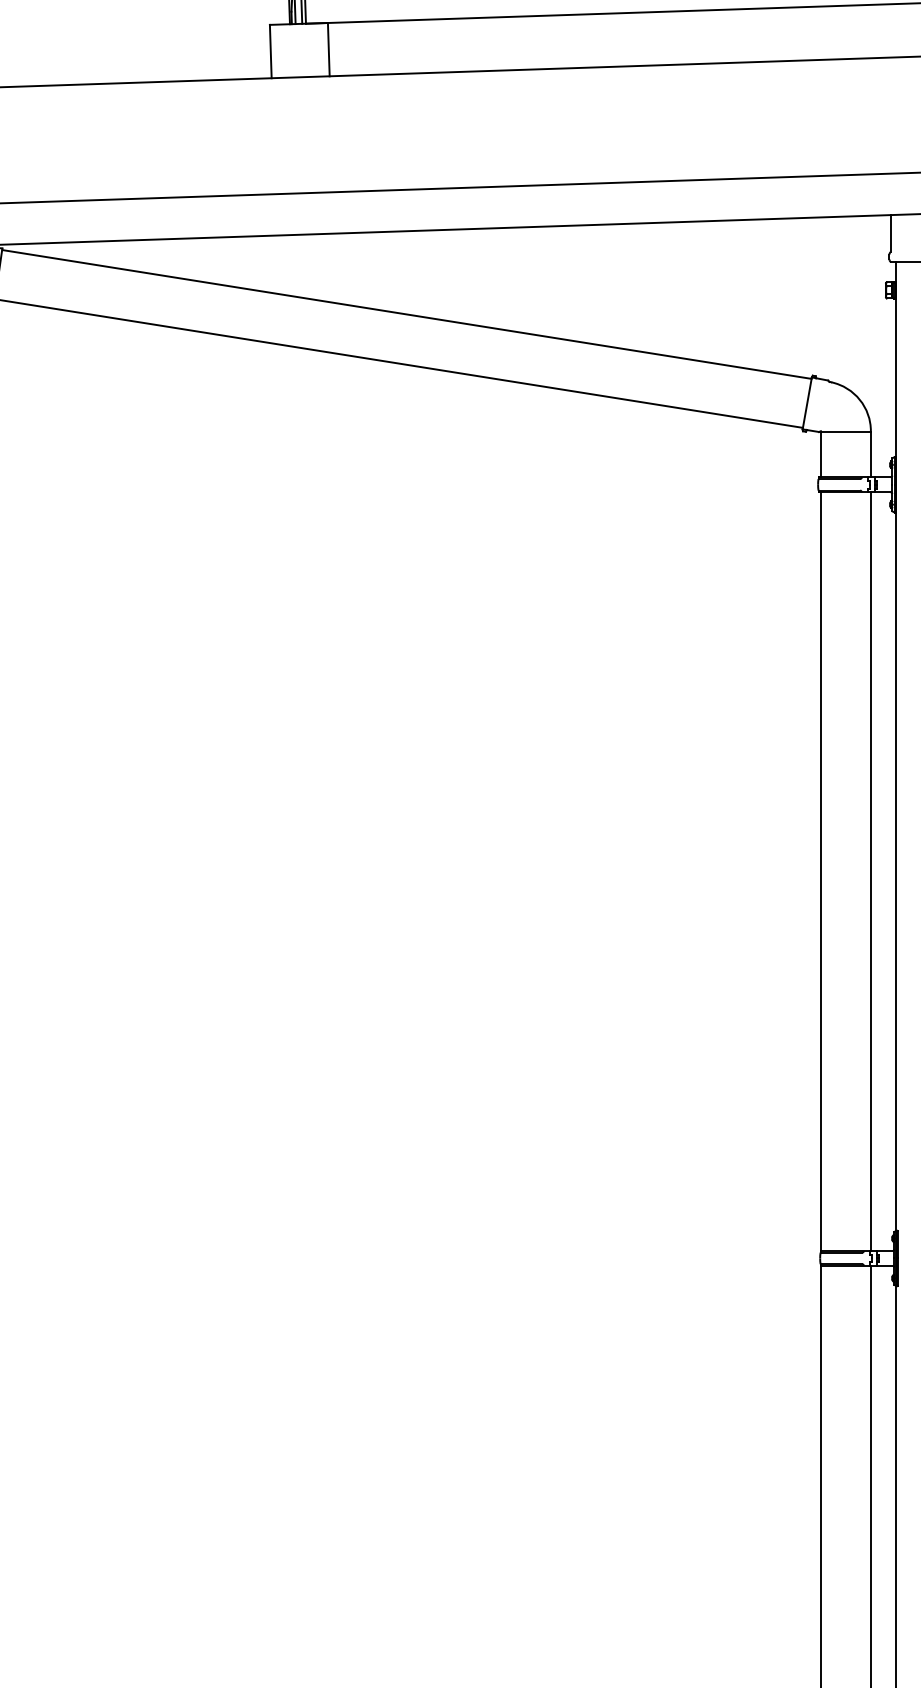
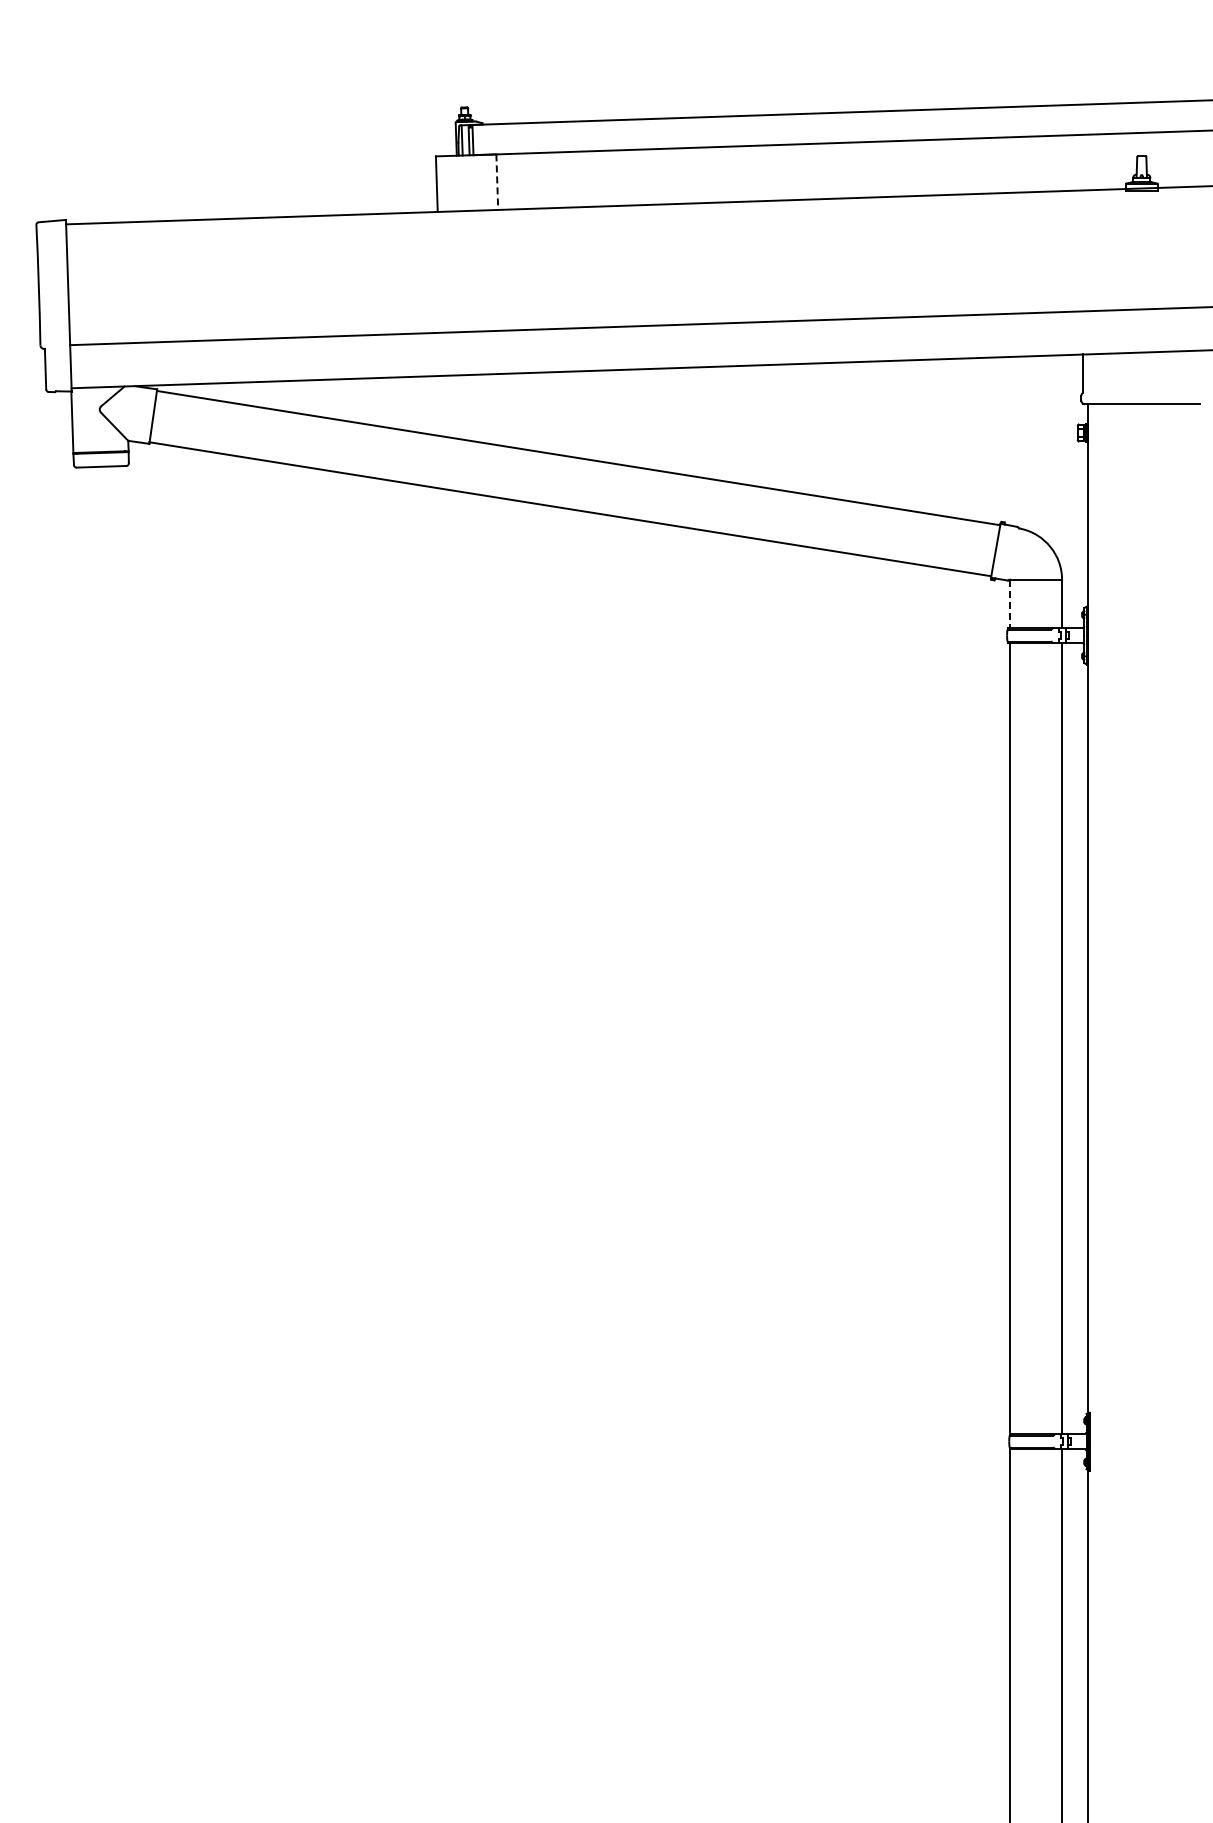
line: (329, 49) -> (497, 182), solid -> dashed
line: (821, 454) -> (1010, 603), solid -> dashed

